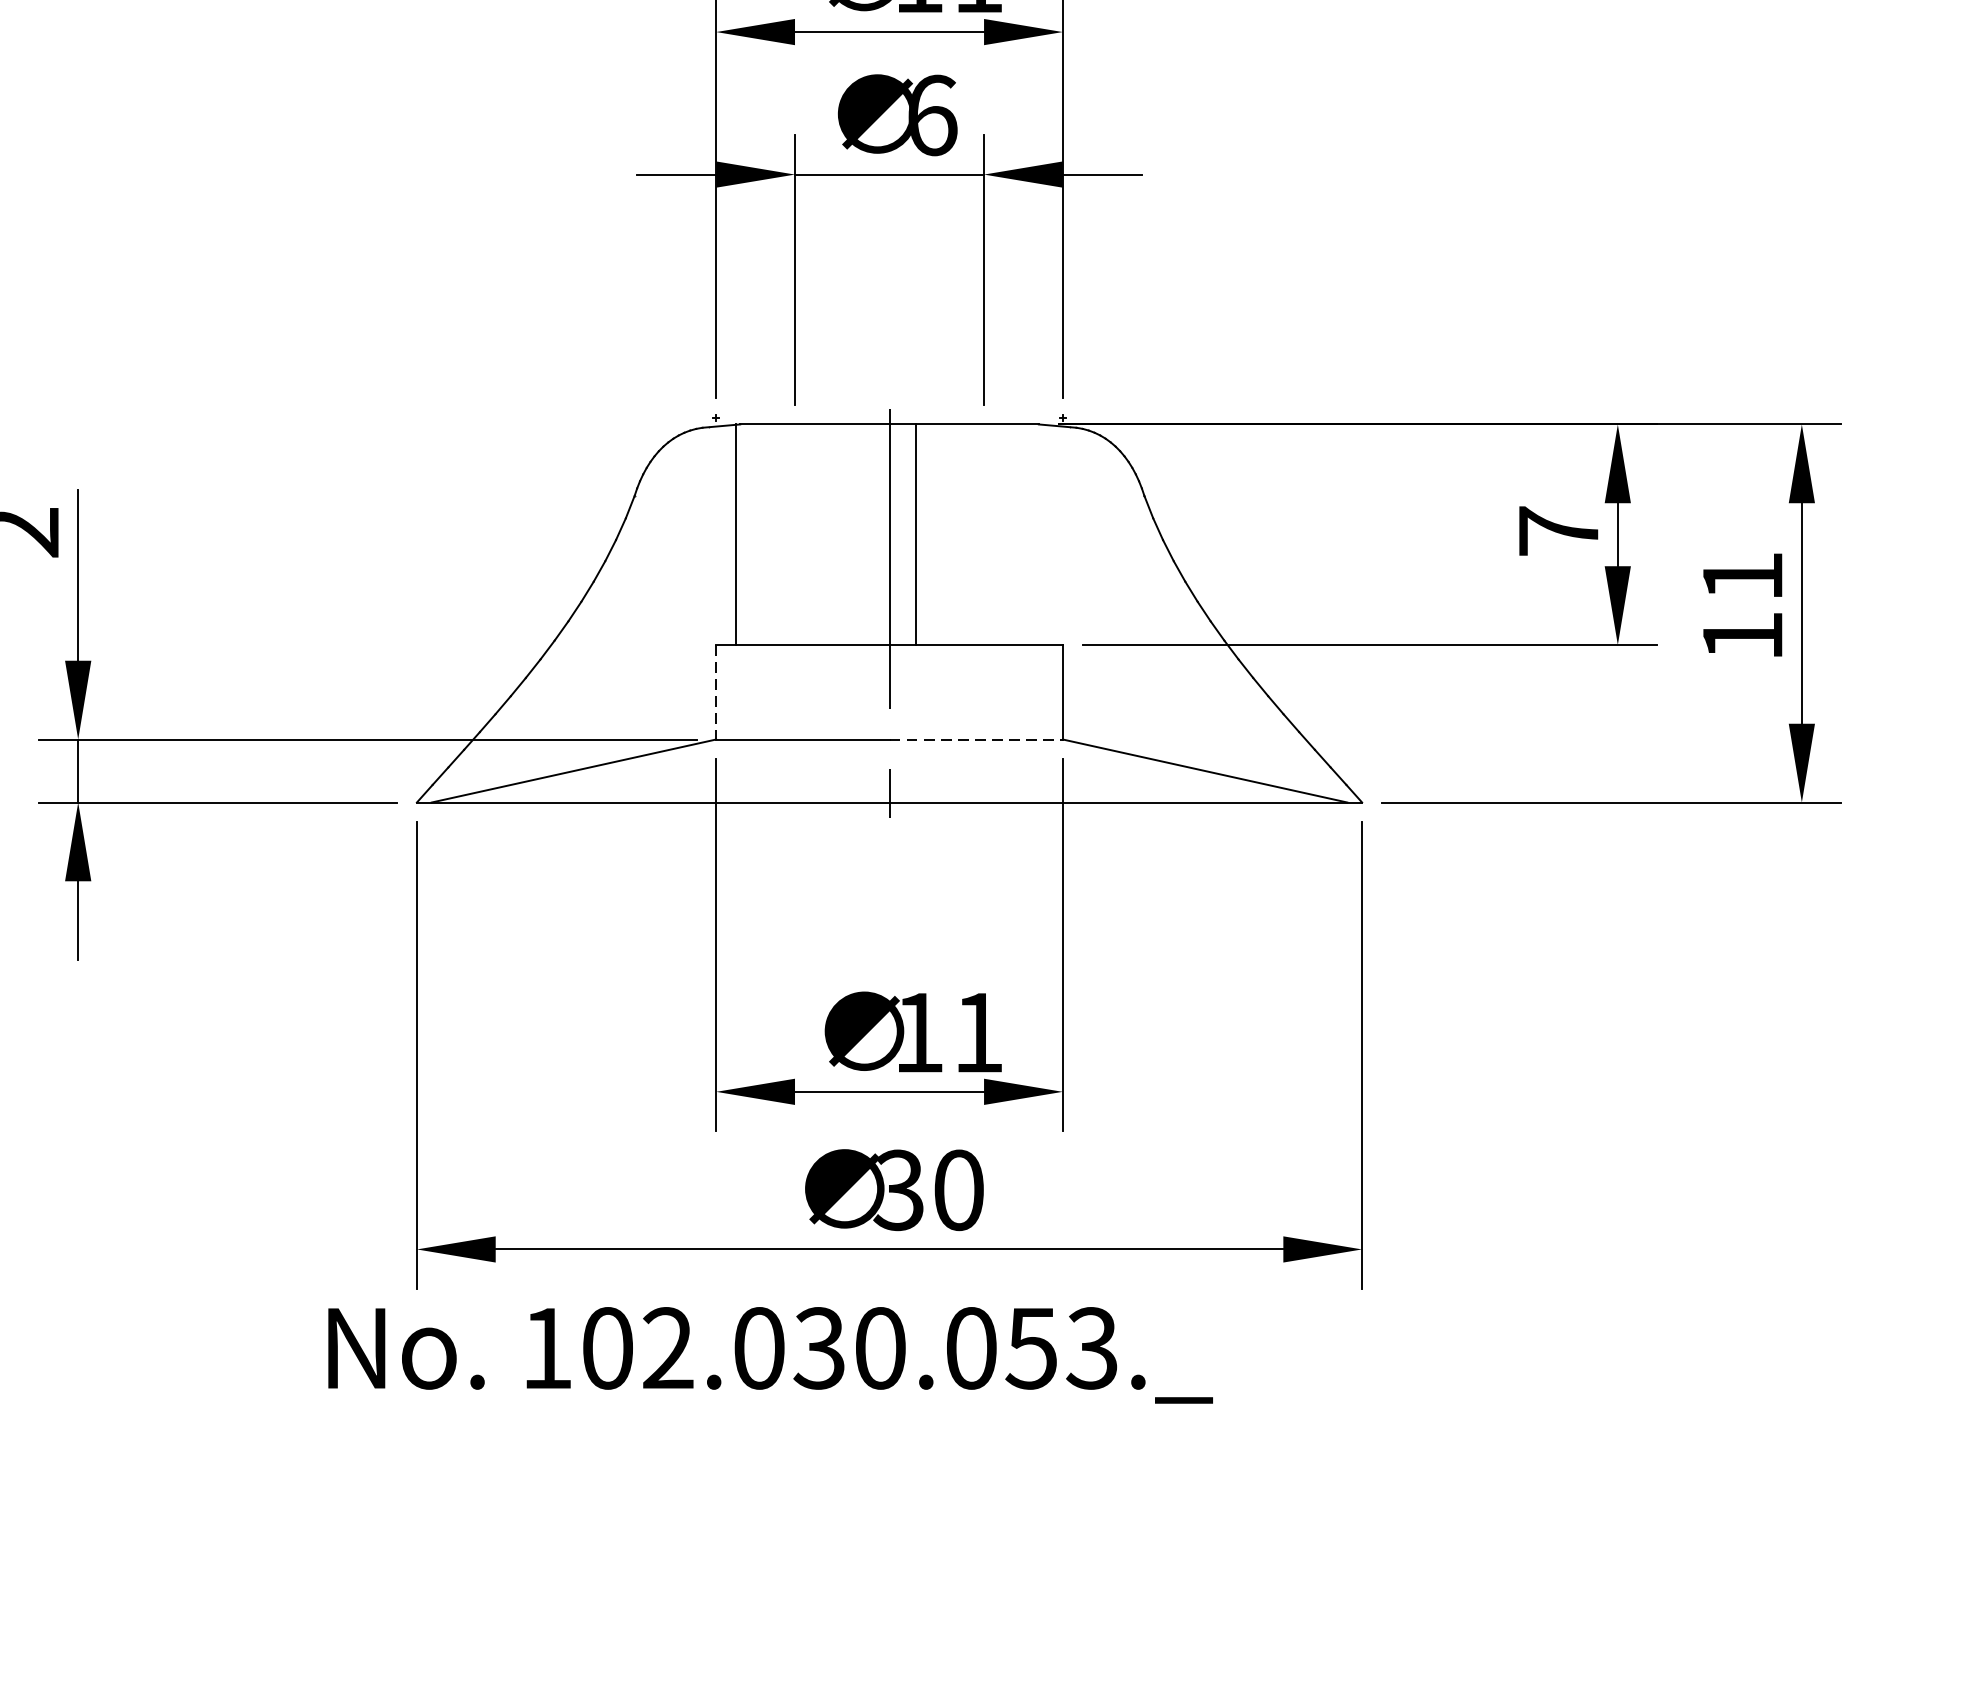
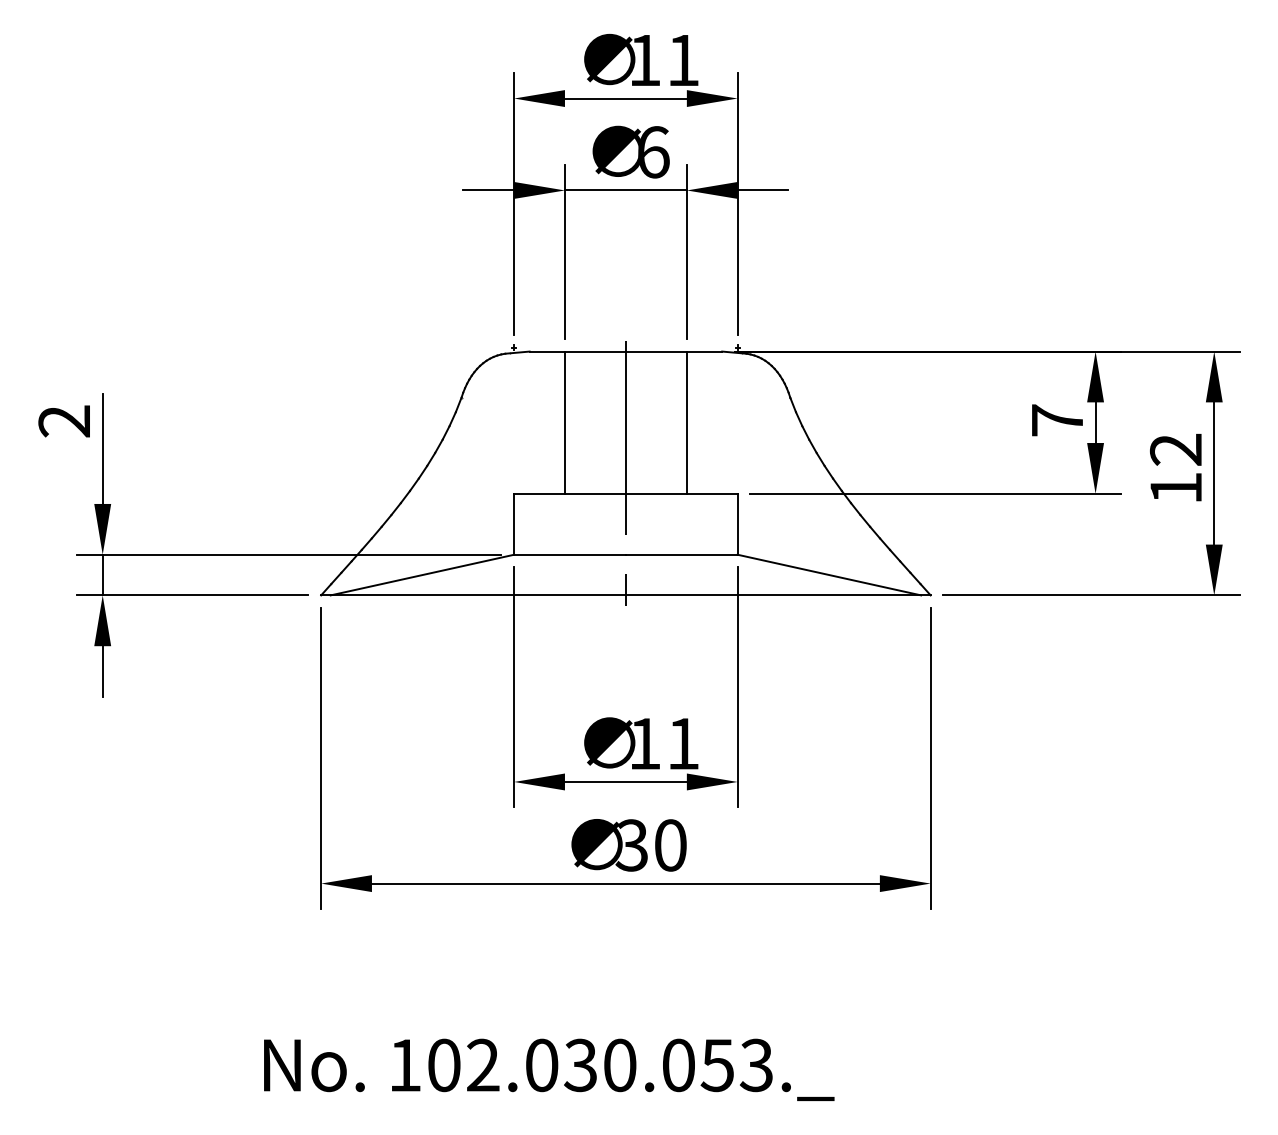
line: (735, 534) -> (564, 422), moved
line: (915, 534) -> (686, 422), moved
text: (1741, 576) -> (1175, 449), 11 -> 12
line: (716, 692) -> (514, 524), dashed -> solid
line: (975, 739) -> (681, 554), dashed -> solid
text: (771, 1354) -> (549, 1069), moved

